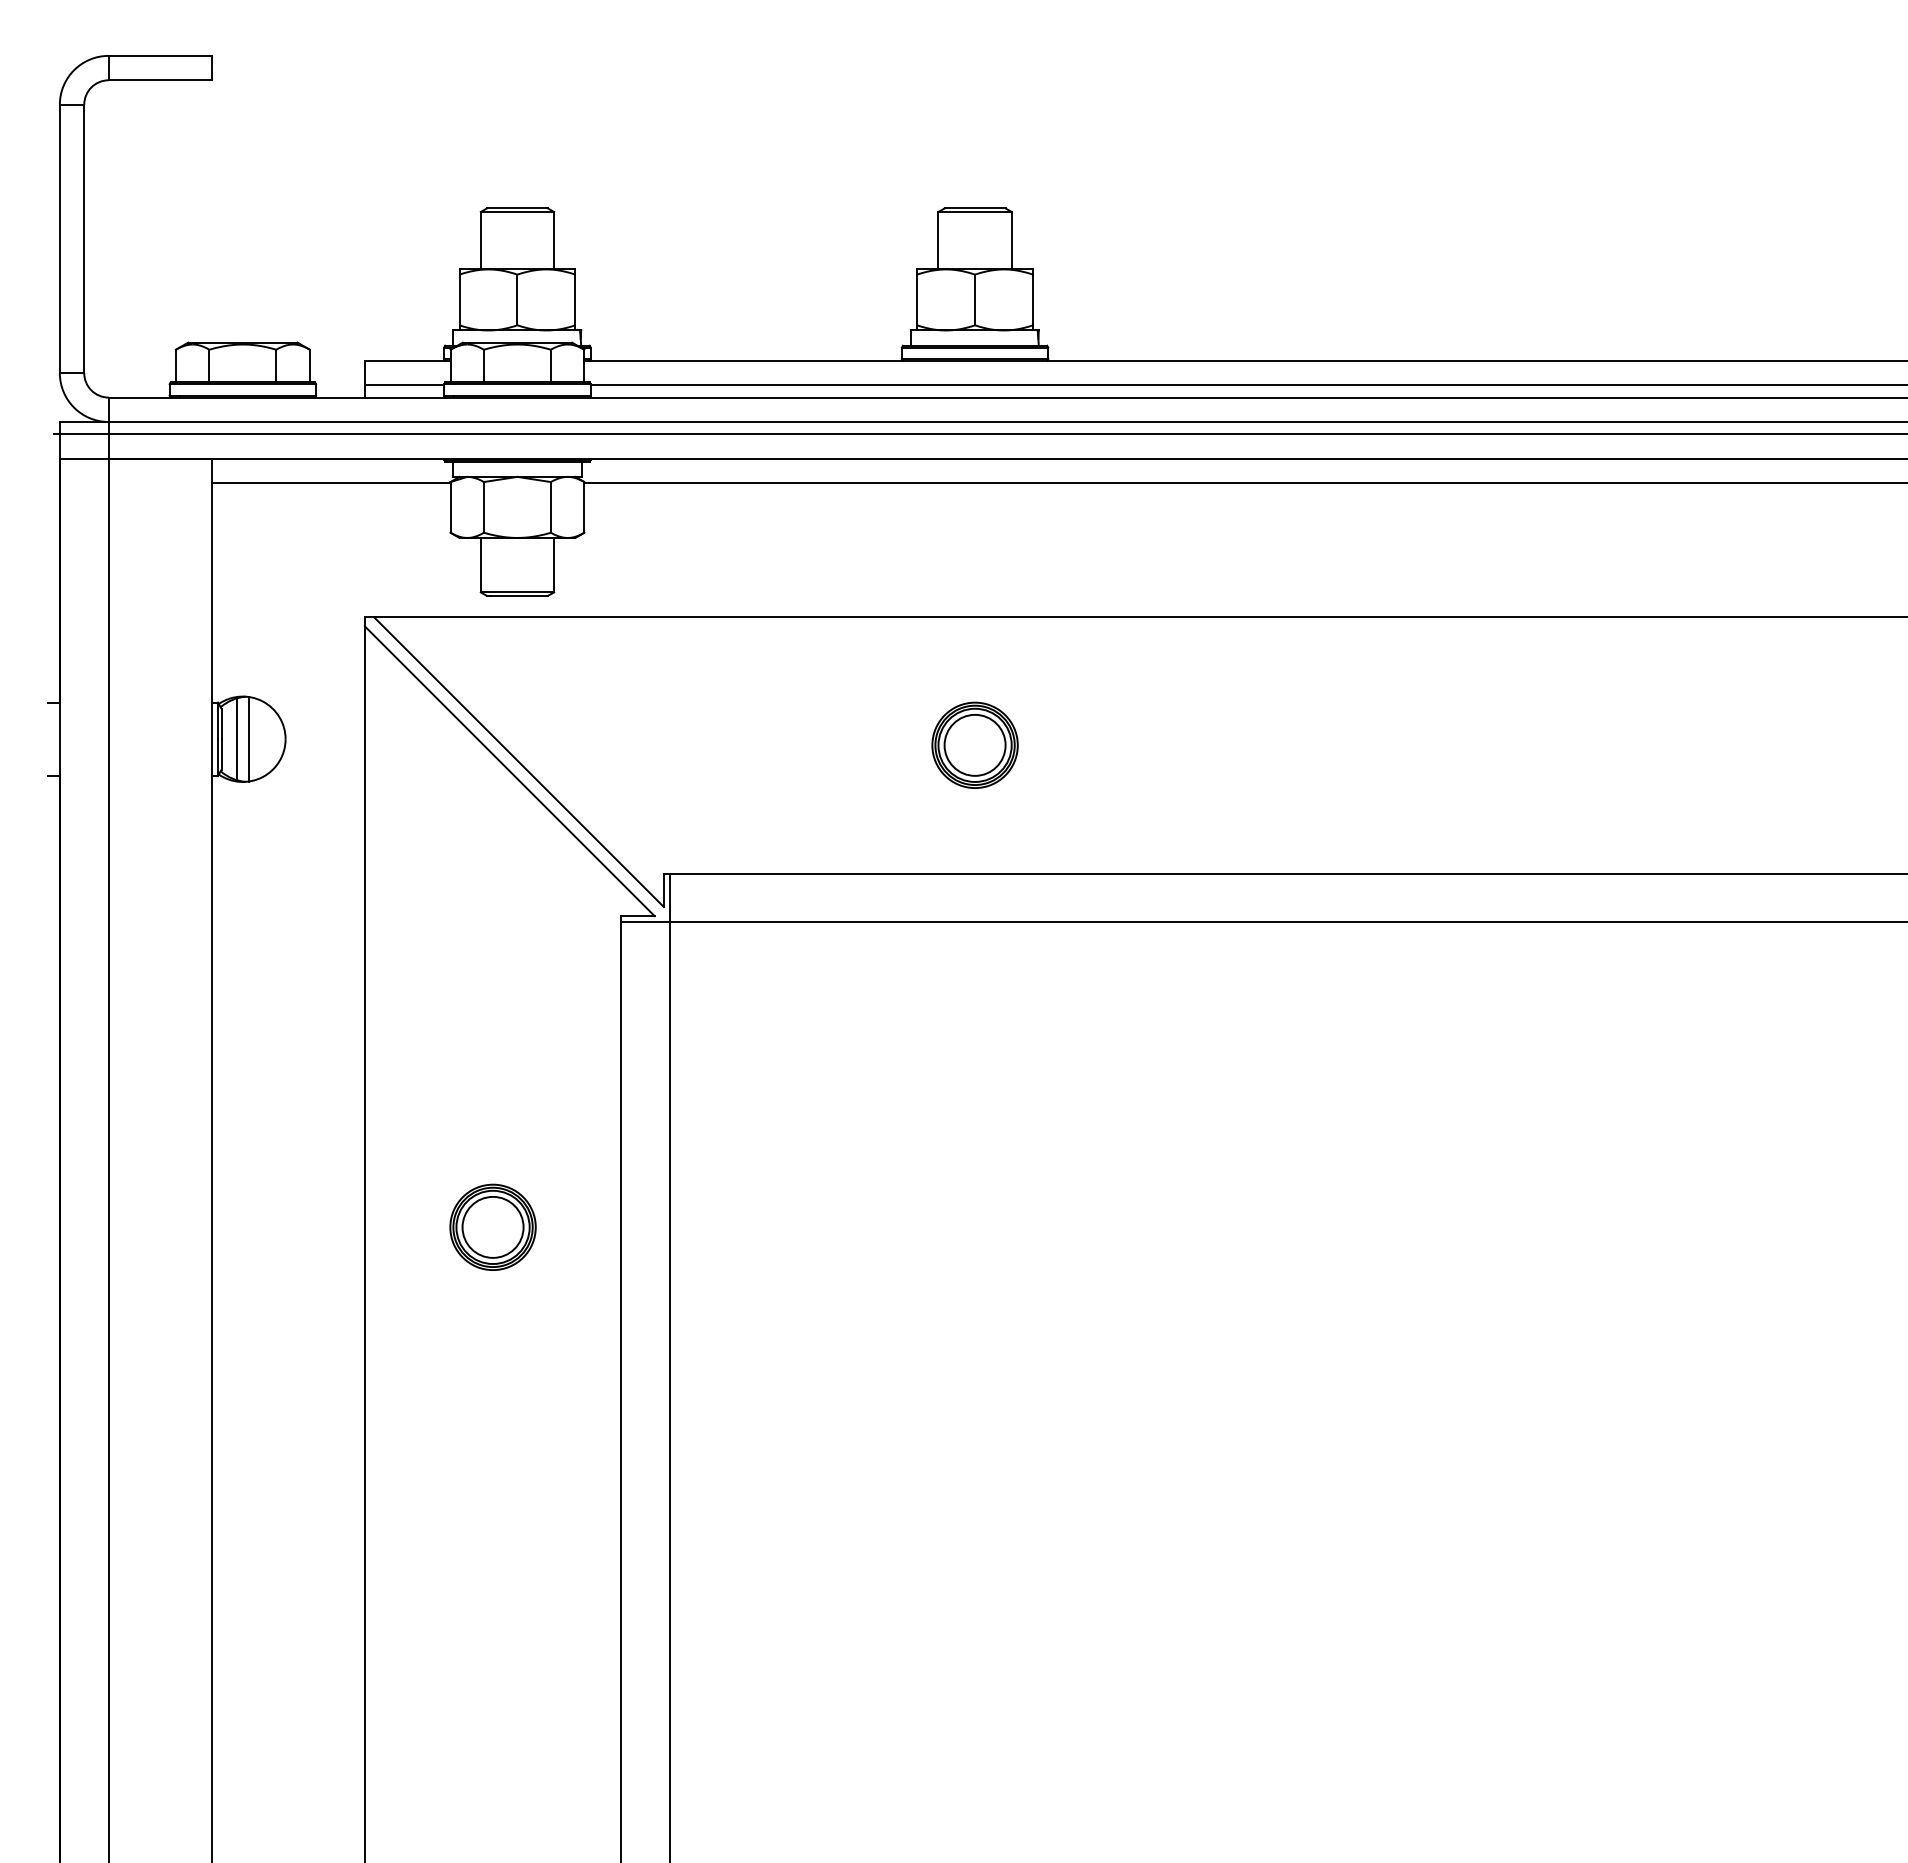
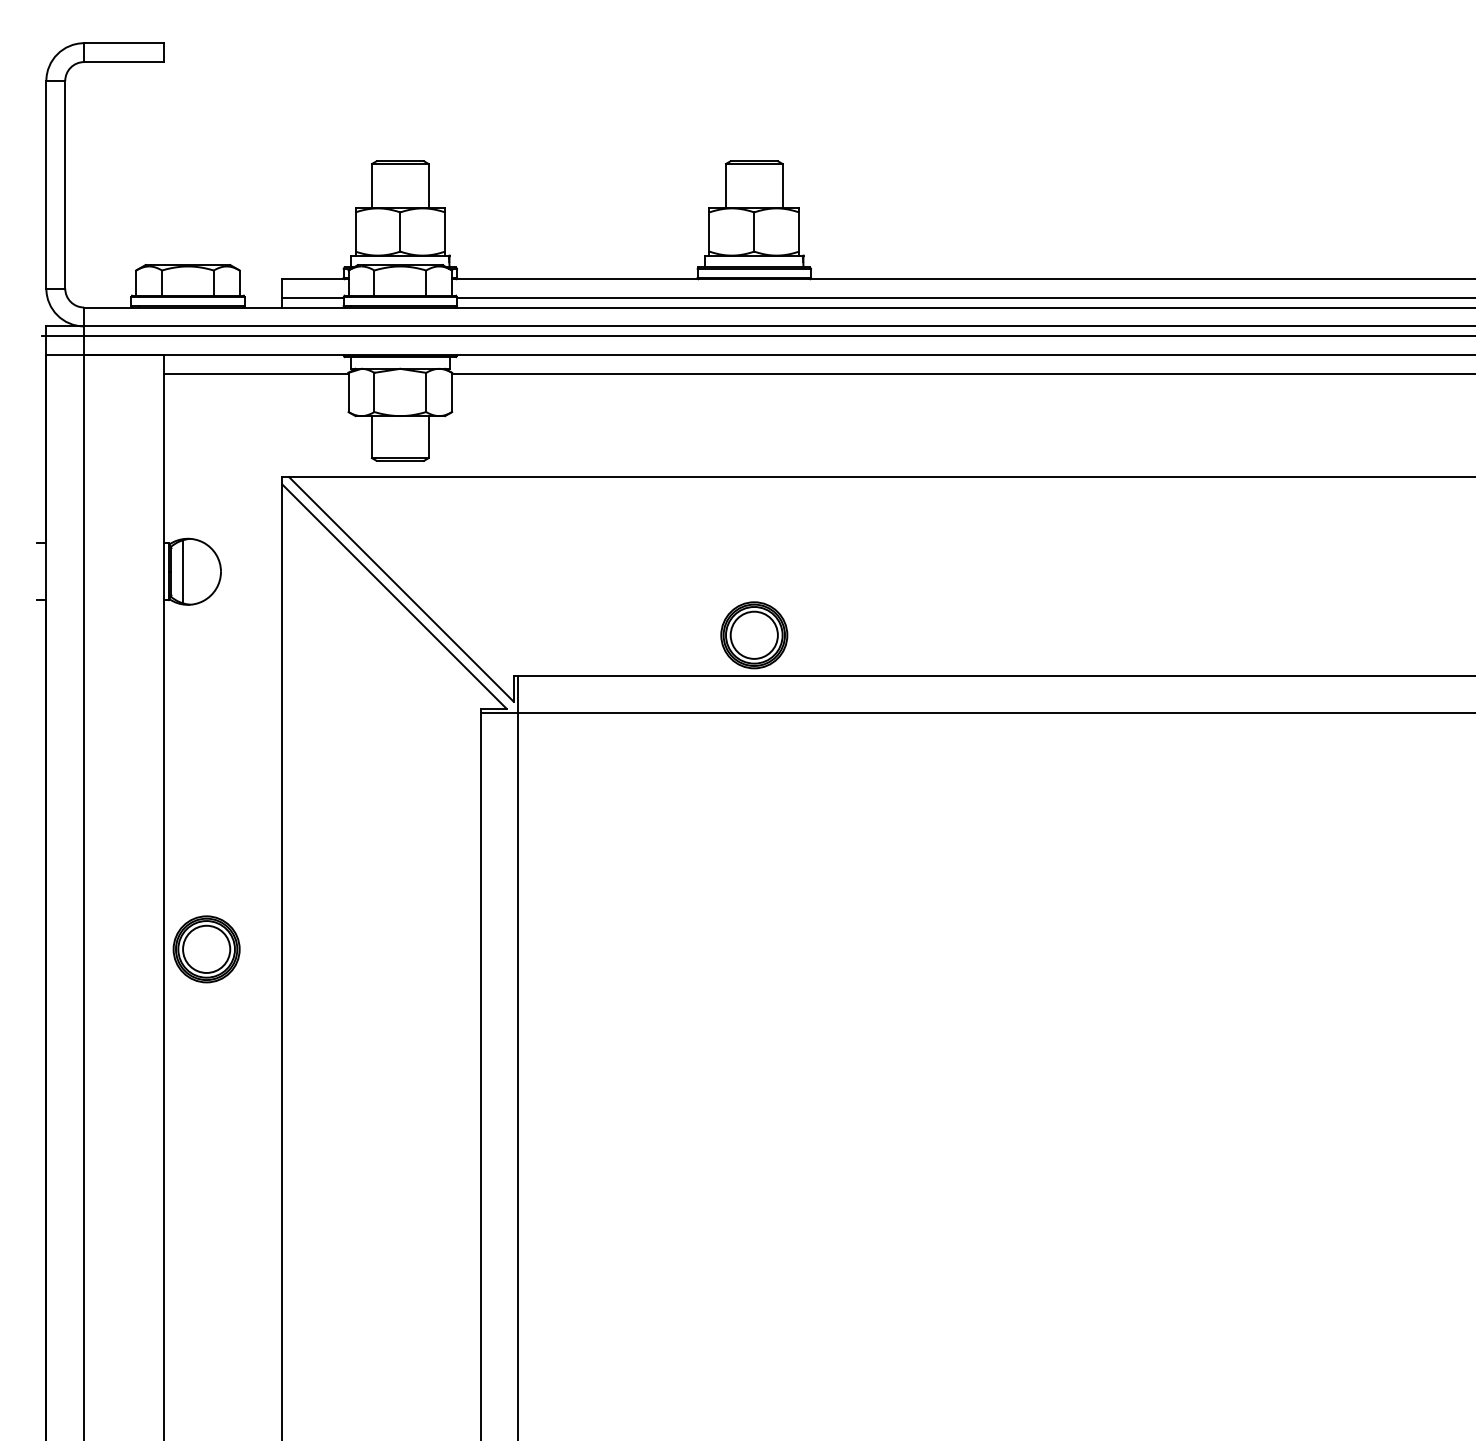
line: (249, 739) -> (193, 571), removed
part: (974, 744) -> (753, 634), moved
part: (492, 1226) -> (206, 948), moved

